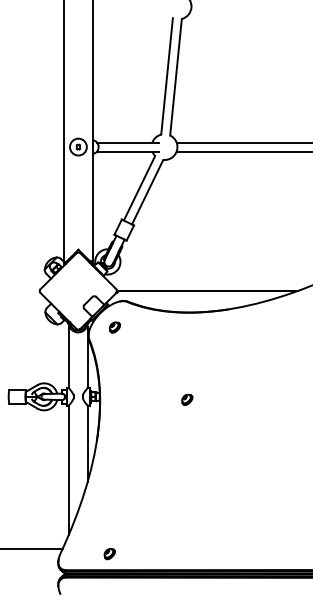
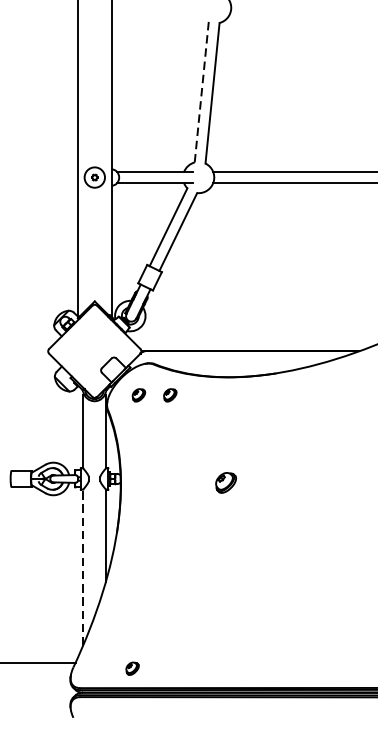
line: (167, 76) -> (202, 92), solid -> dashed
part: (141, 327) -> (170, 395), added
part: (187, 399) -> (226, 482), size x1.6
line: (68, 470) -> (82, 567), solid -> dashed

